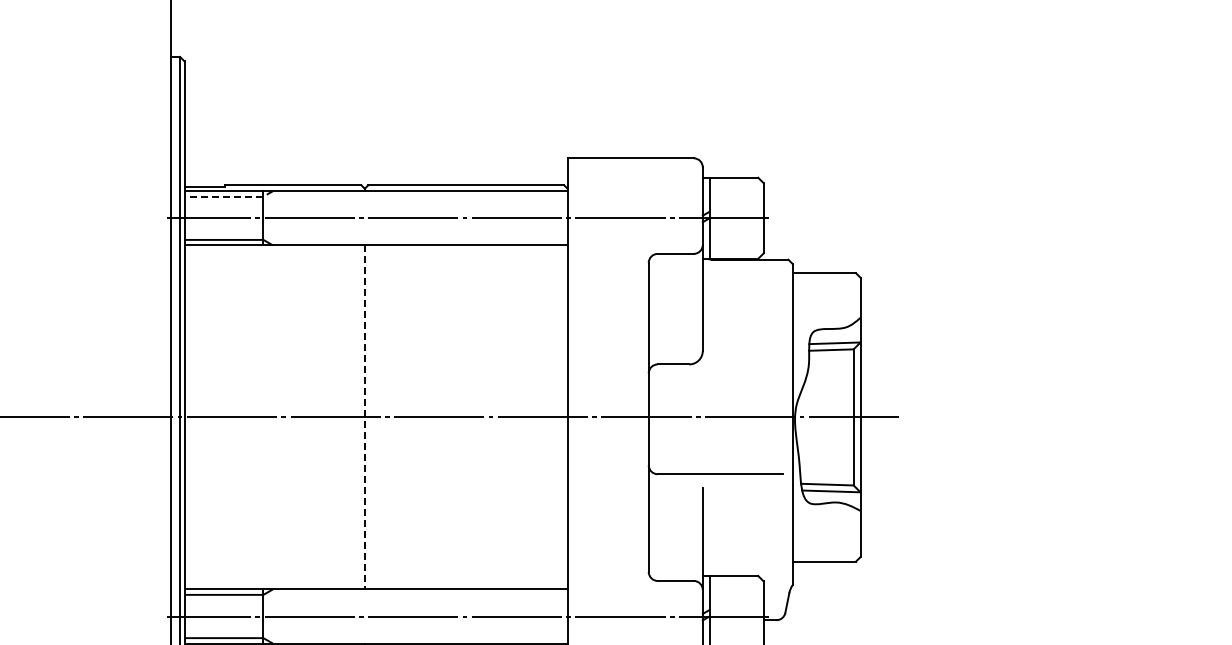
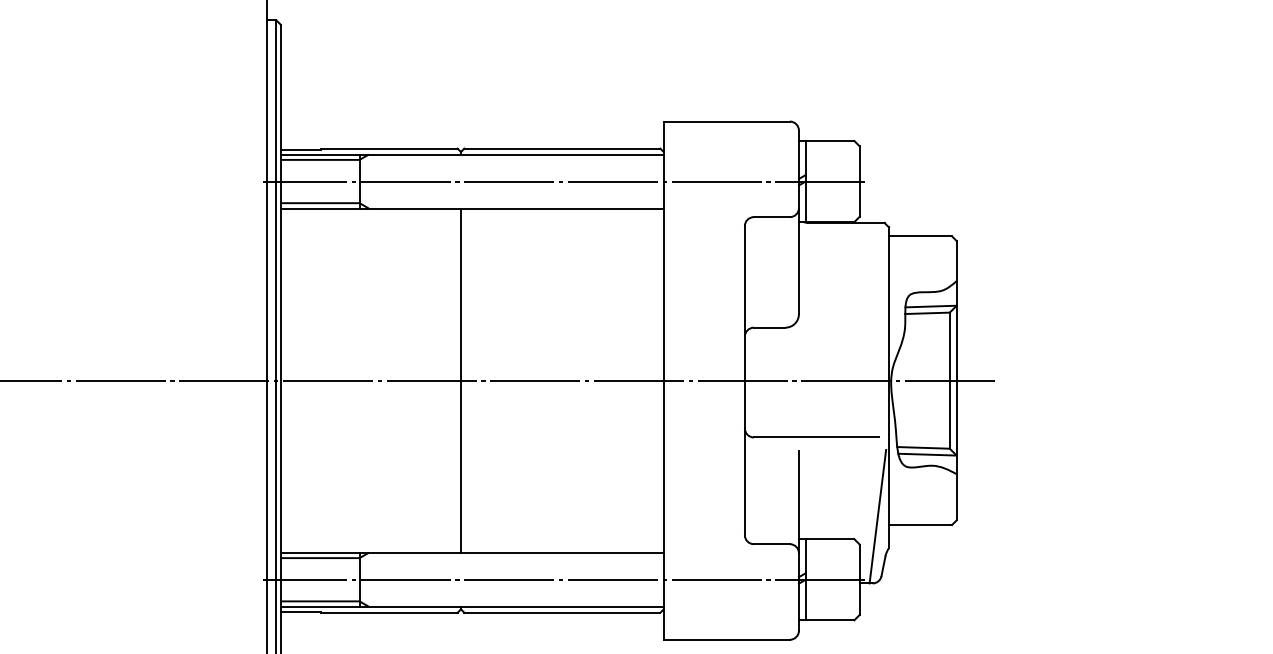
line: (229, 196) -> (325, 159), dashed -> solid
line: (364, 418) -> (460, 381), dashed -> solid
line: (781, 553) -> (877, 516), added

